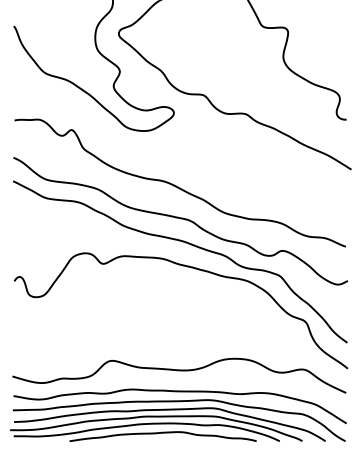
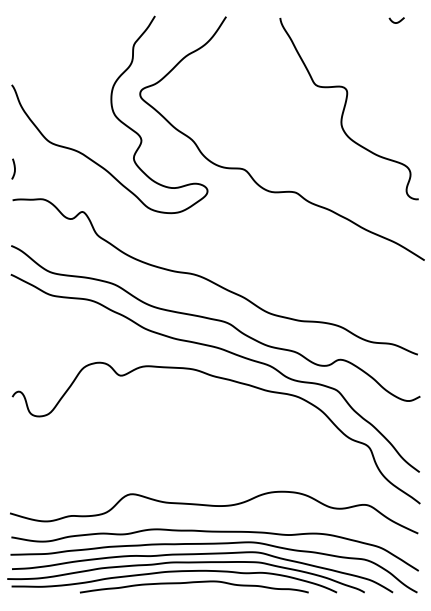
curve: (16, 94) -> (14, 168), added

